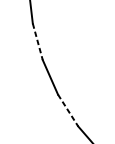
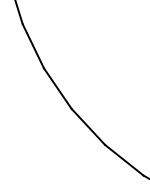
line: (37, 41) -> (33, 46), dashed -> solid
line: (68, 110) -> (88, 126), dashed -> solid

